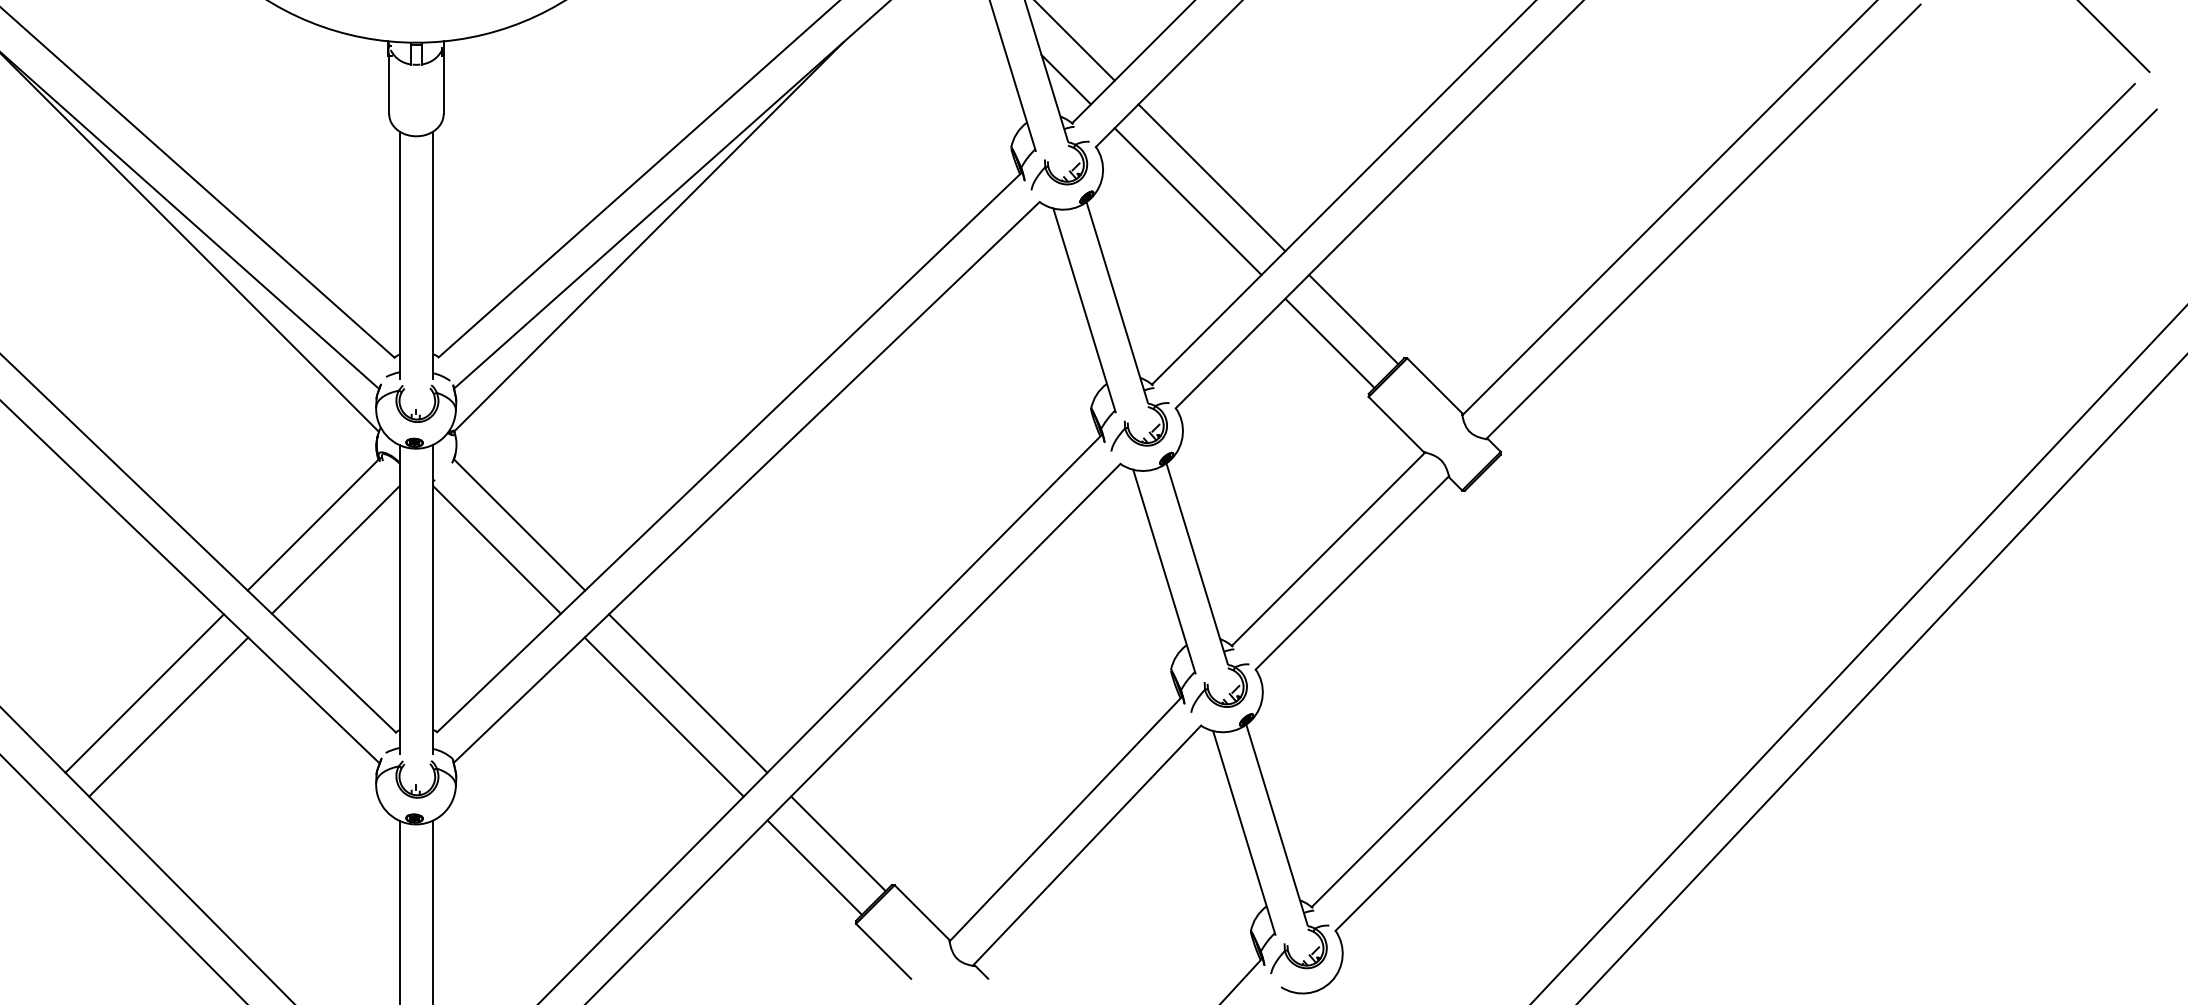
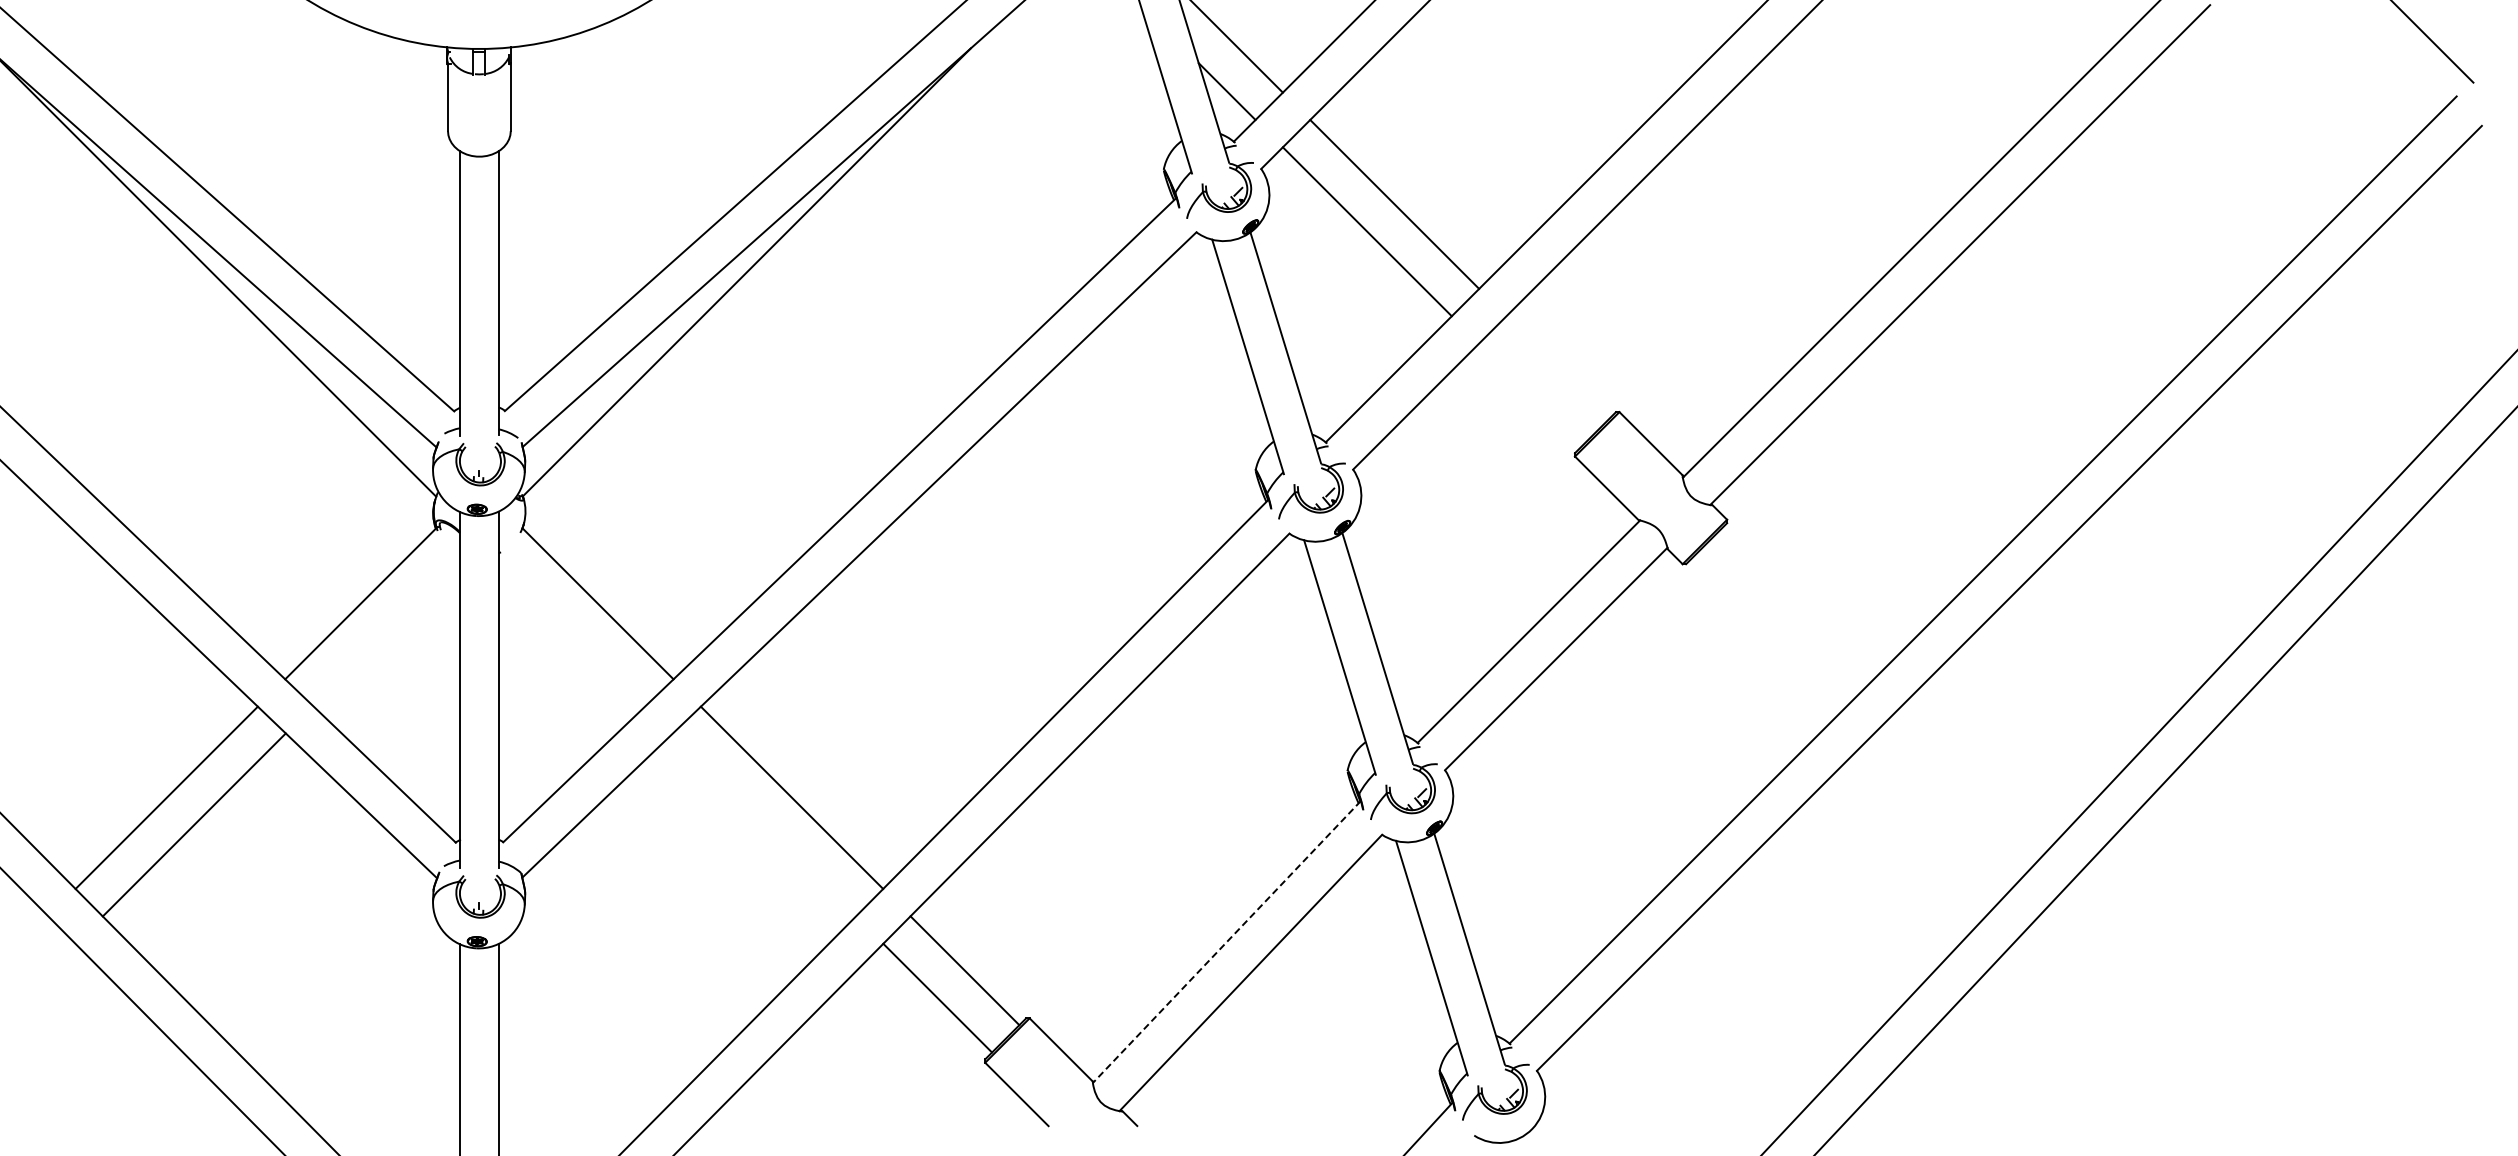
line: (1353, 319) -> (1557, 367), removed
line: (1329, 343) -> (1530, 394), removed
line: (335, 549) -> (386, 632), removed
line: (496, 549) -> (571, 632), removed
line: (663, 716) -> (763, 824), removed
line: (1065, 819) -> (1226, 942), solid -> dashed

